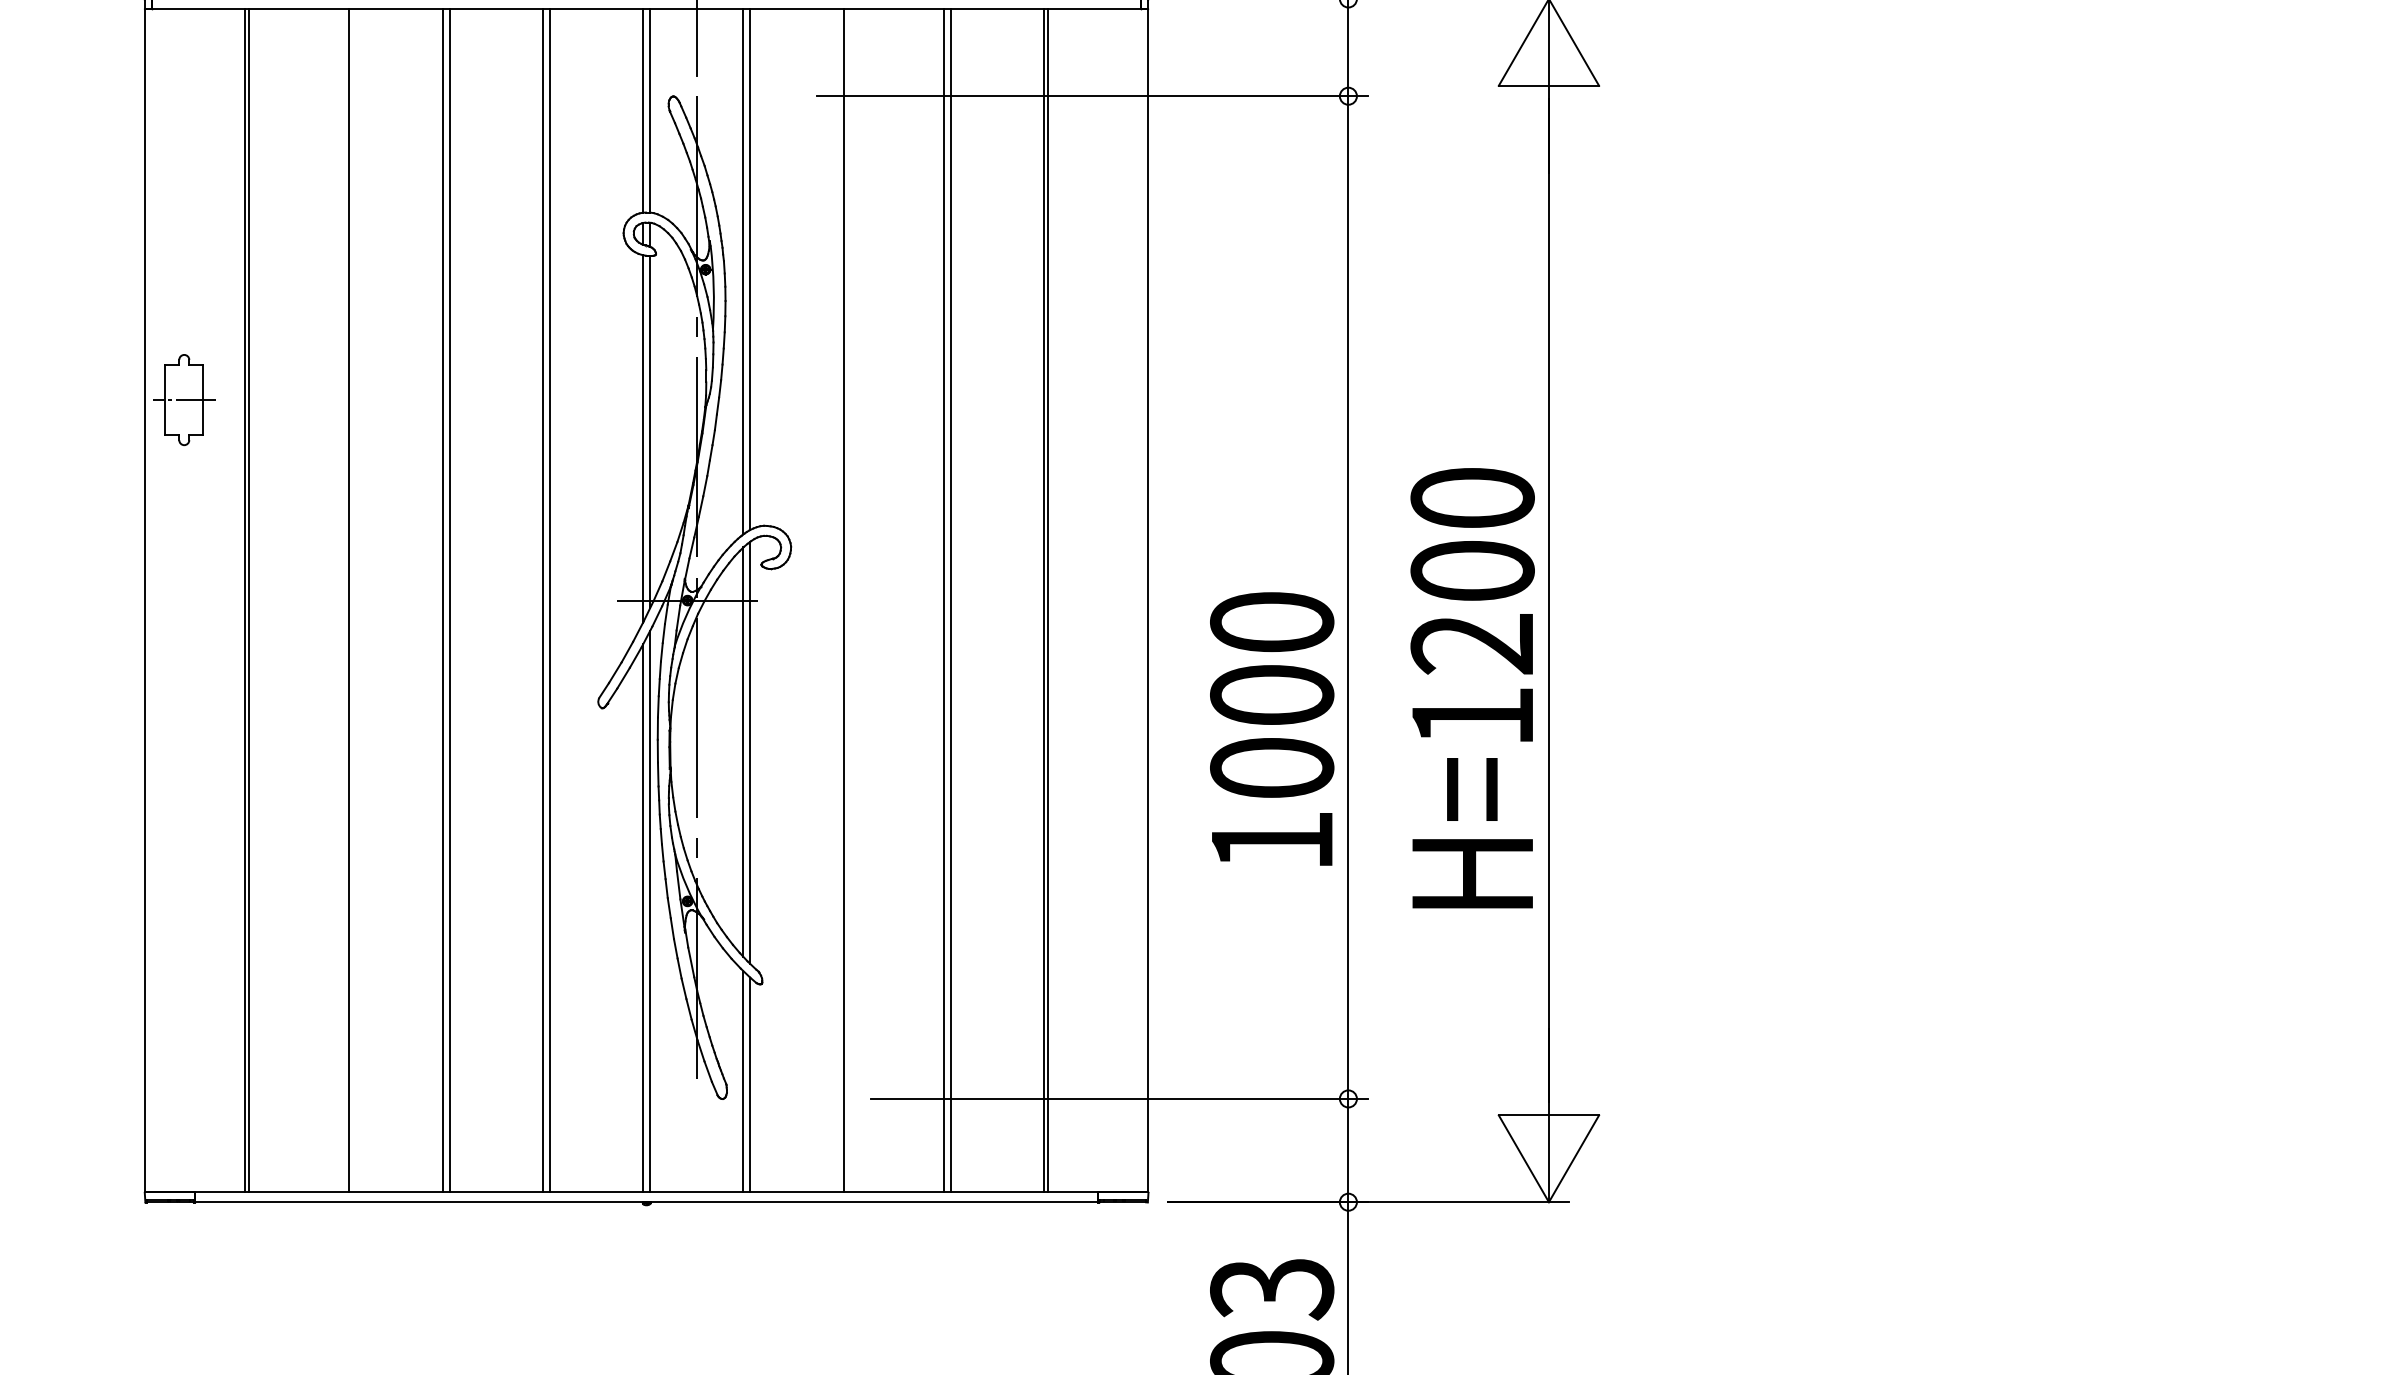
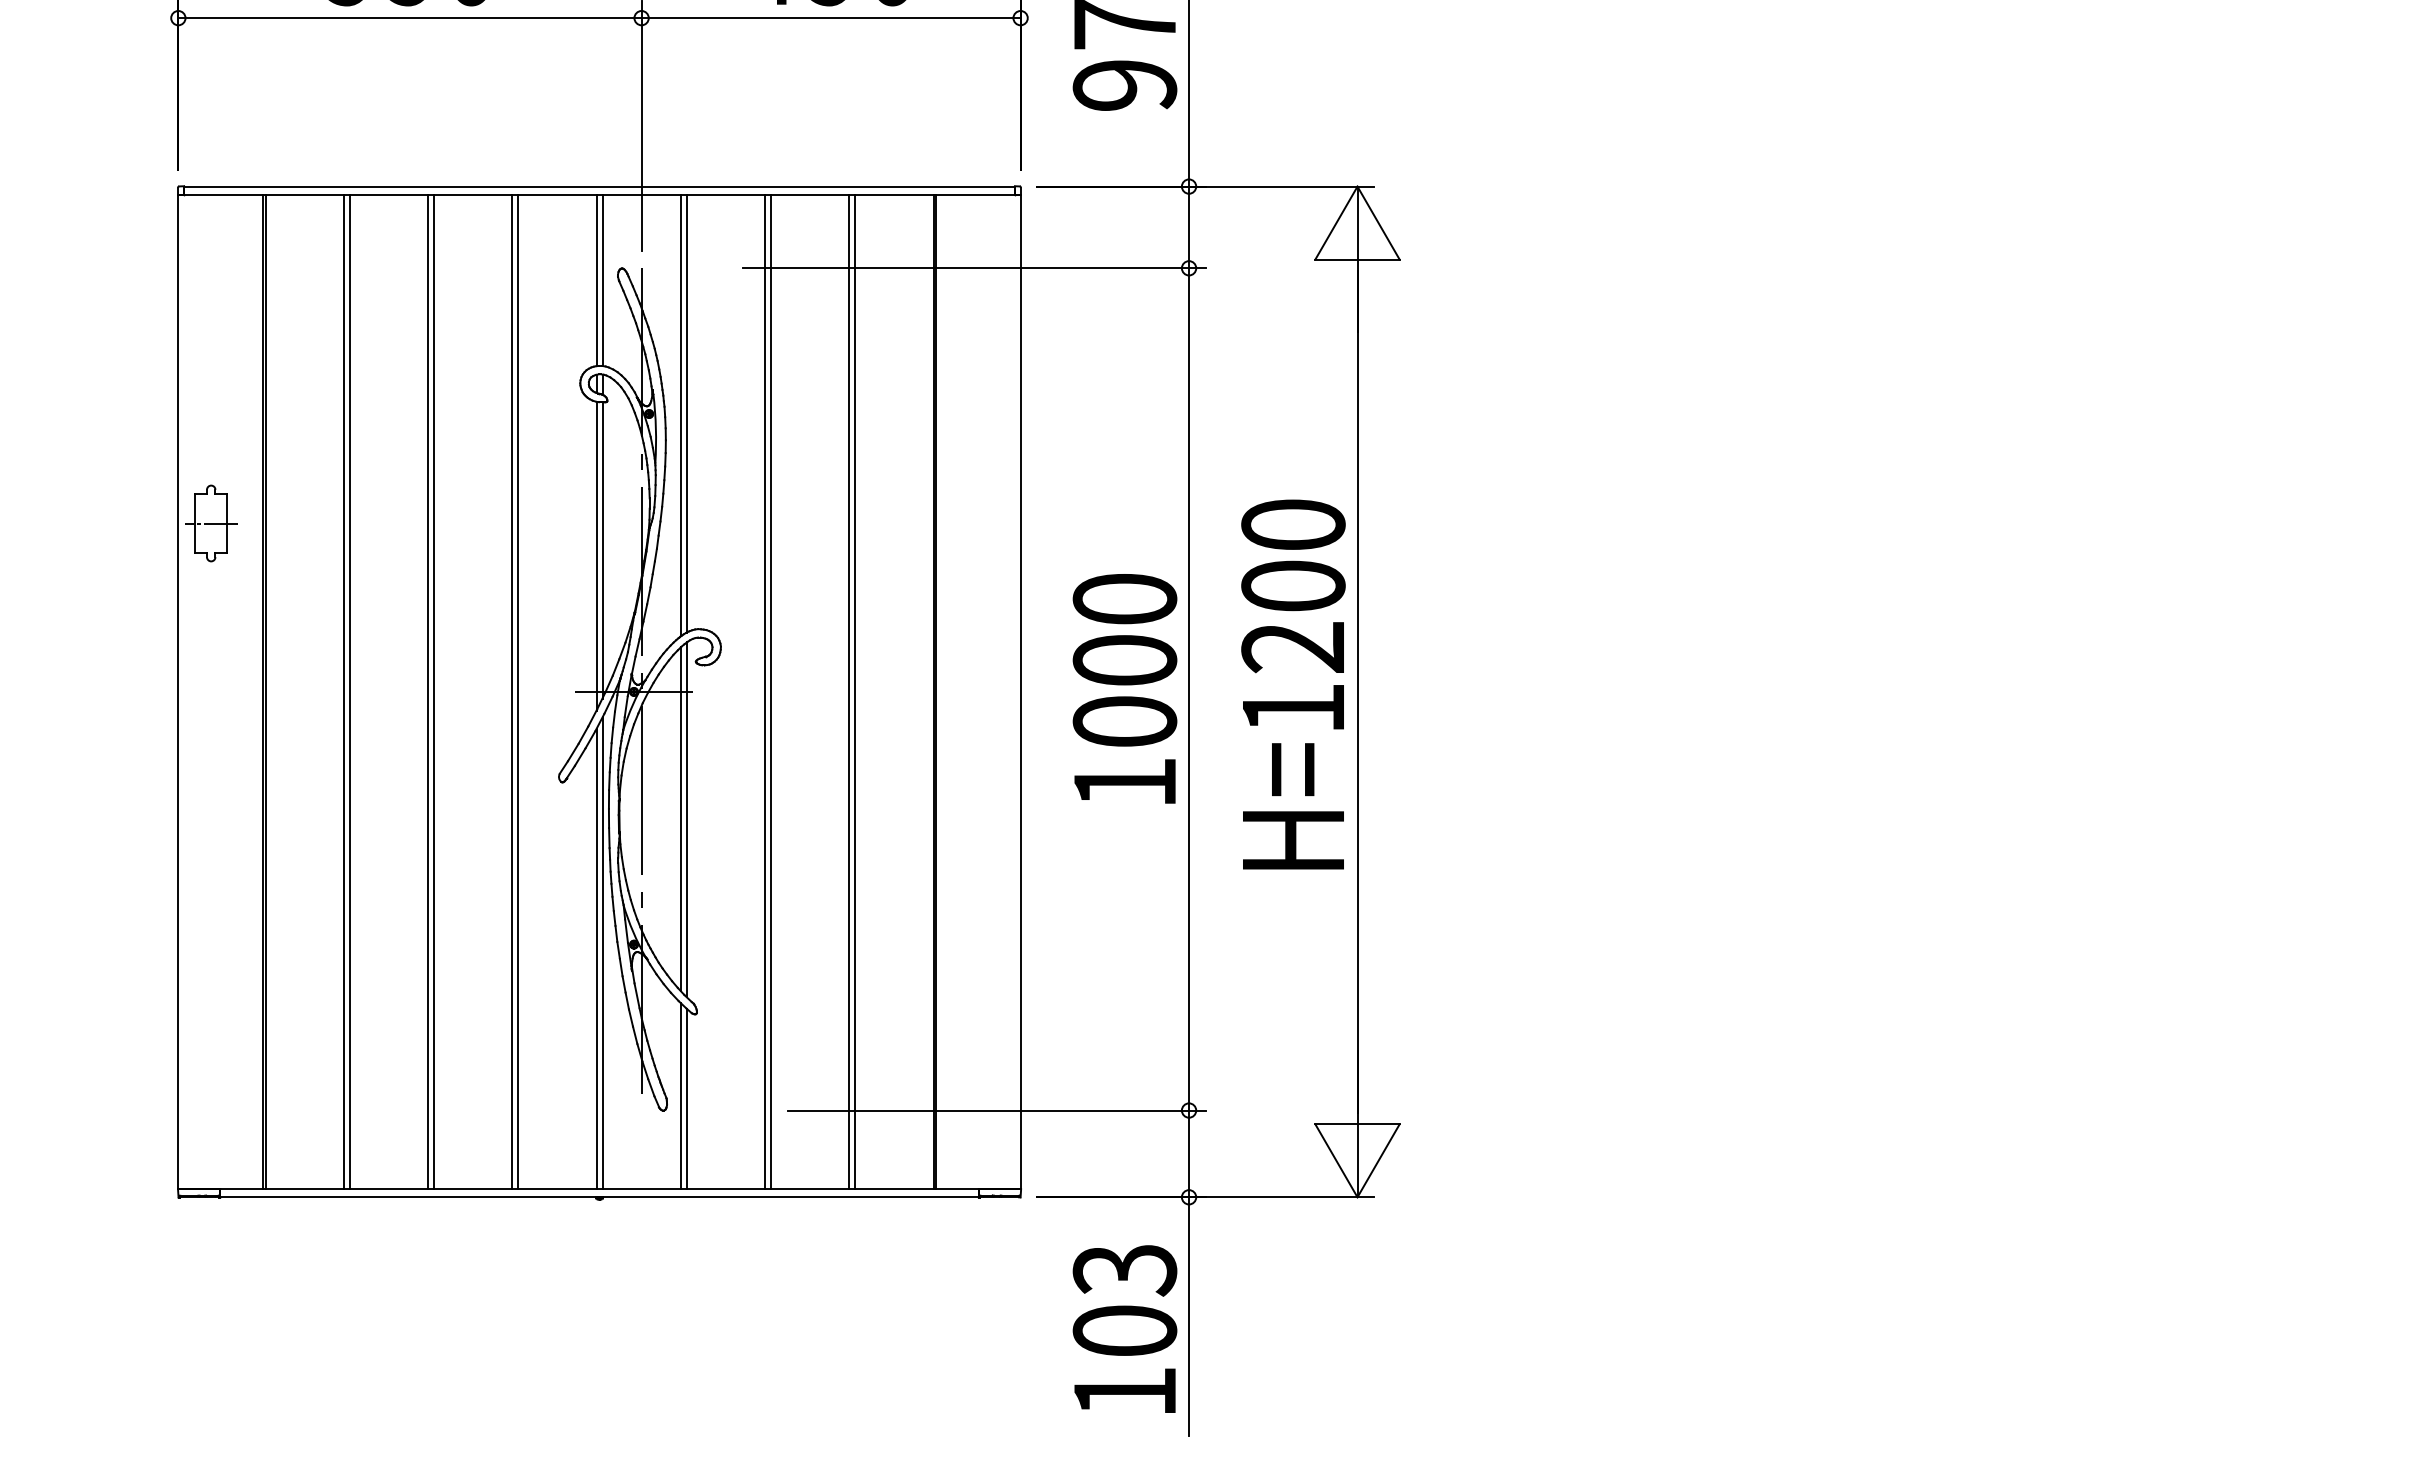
line: (341, 600) -> (343, 691), added
line: (850, 600) -> (770, 691), added
text: (1472, 688) -> (1293, 684), moved
text: (1271, 728) -> (1124, 688), moved

